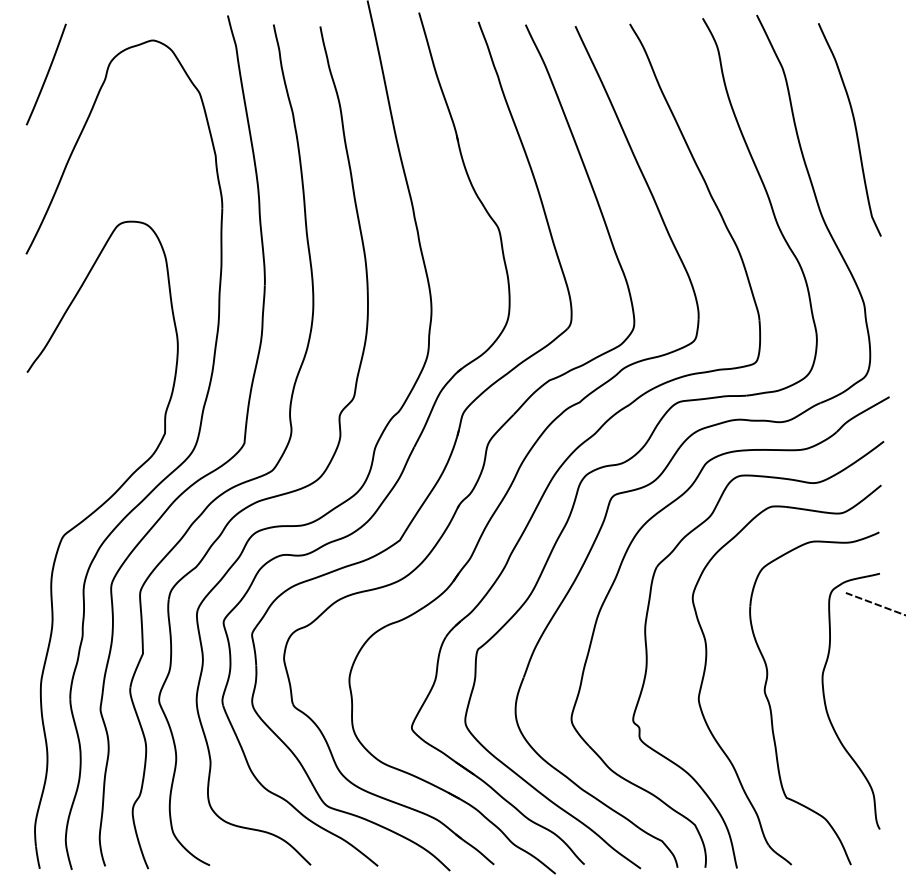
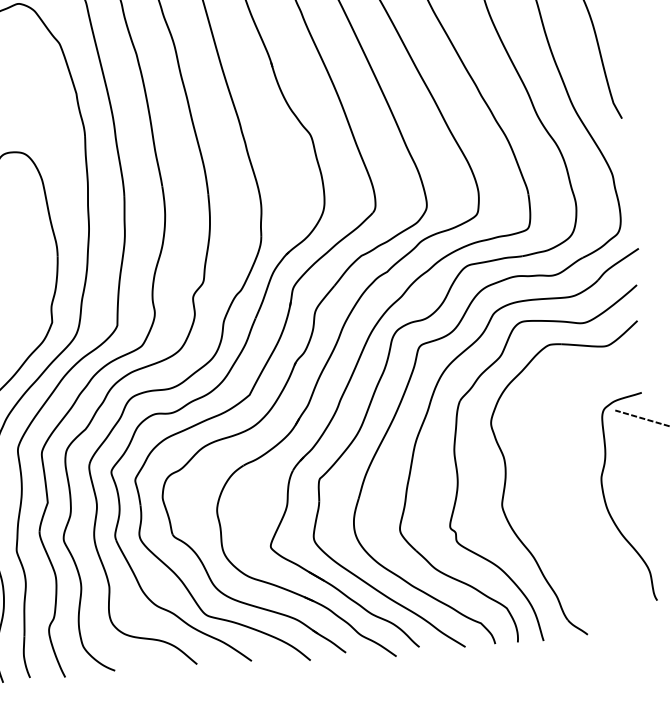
part: (771, 708) -> (561, 508), removed

